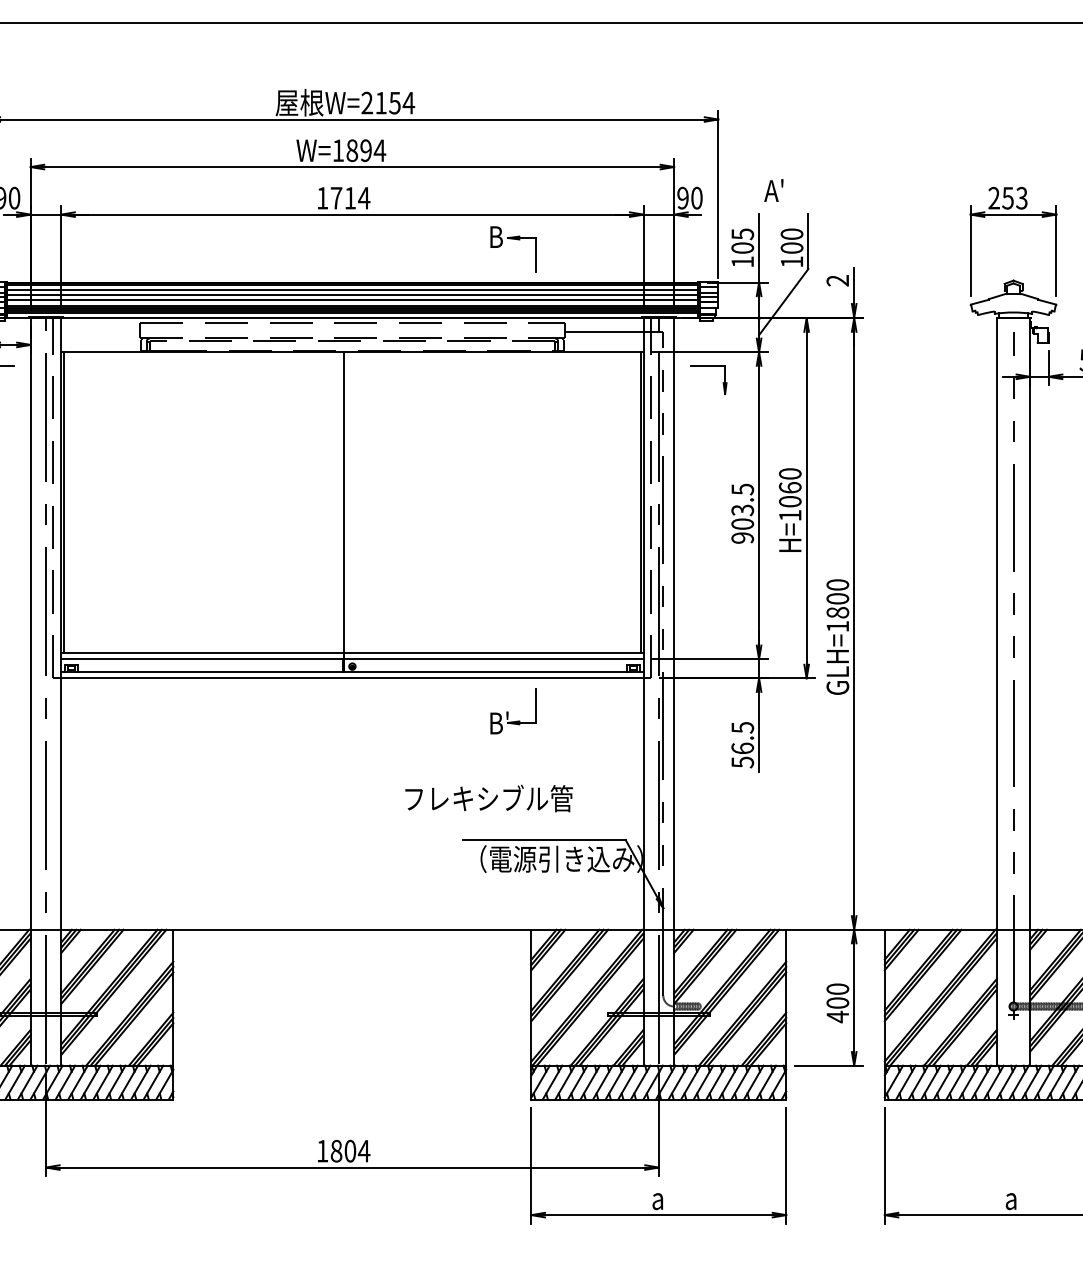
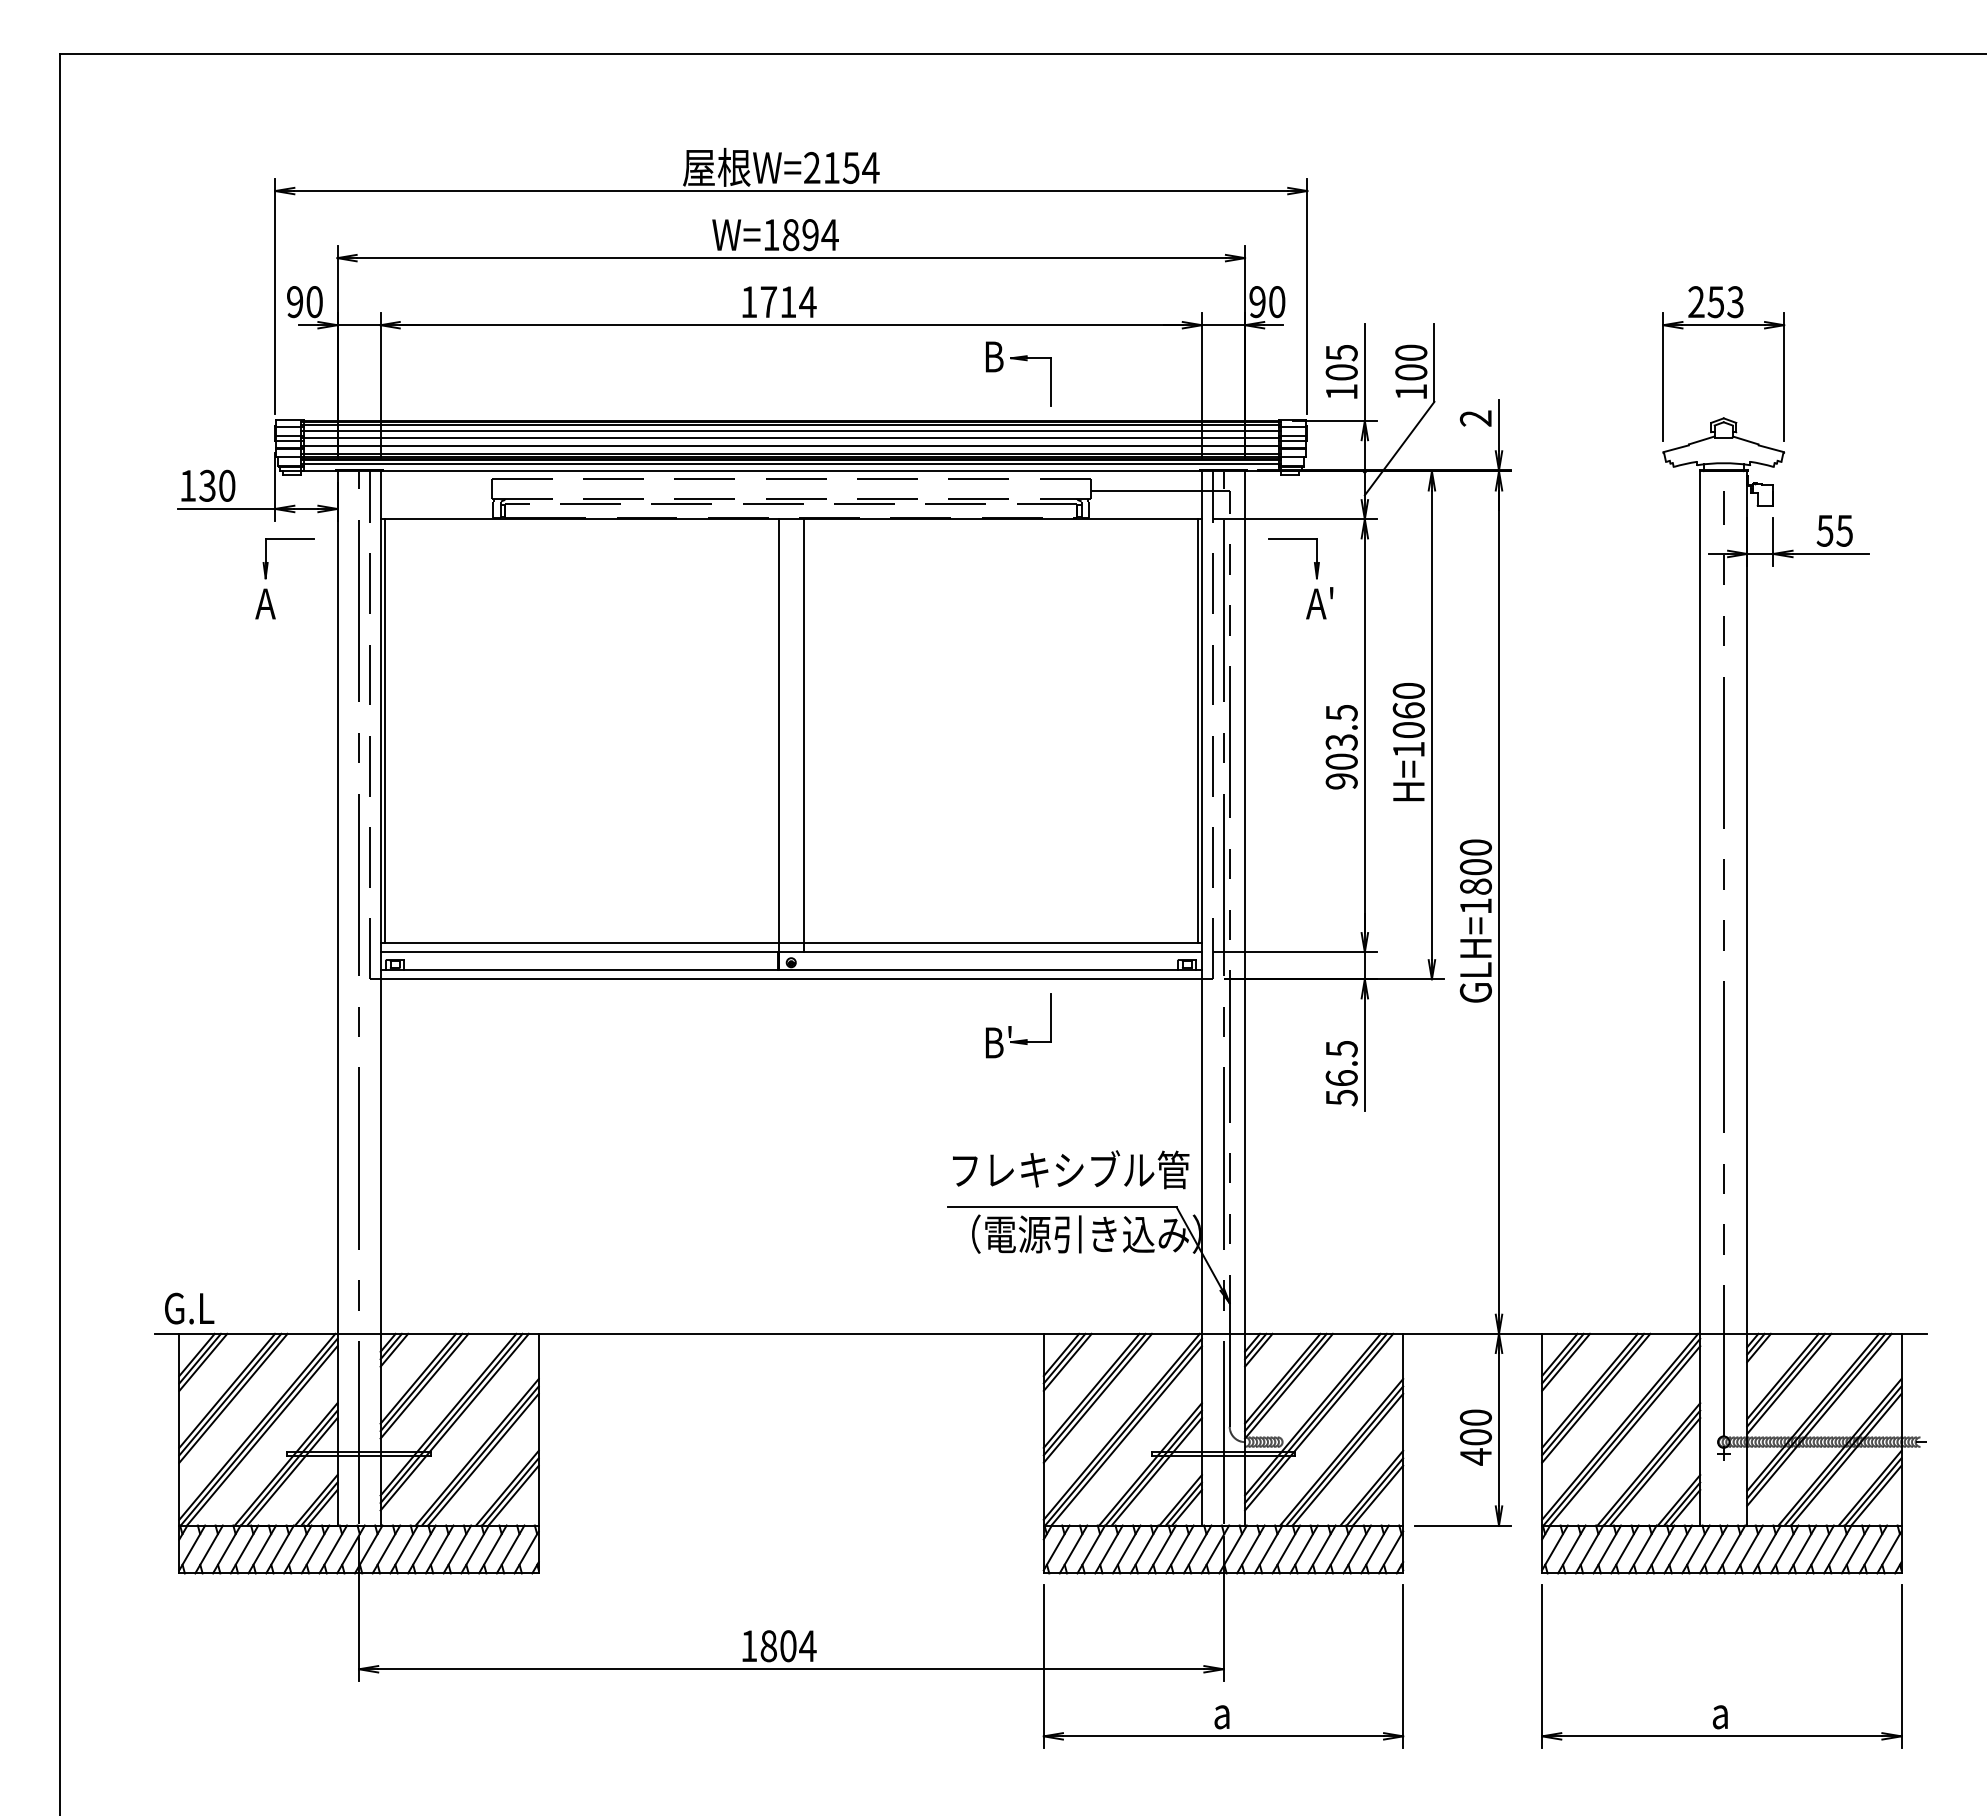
text: (773, 190) -> (1319, 603), moved
line: (361, 505) -> (803, 735), added
text: (489, 798) -> (1071, 1169), moved

